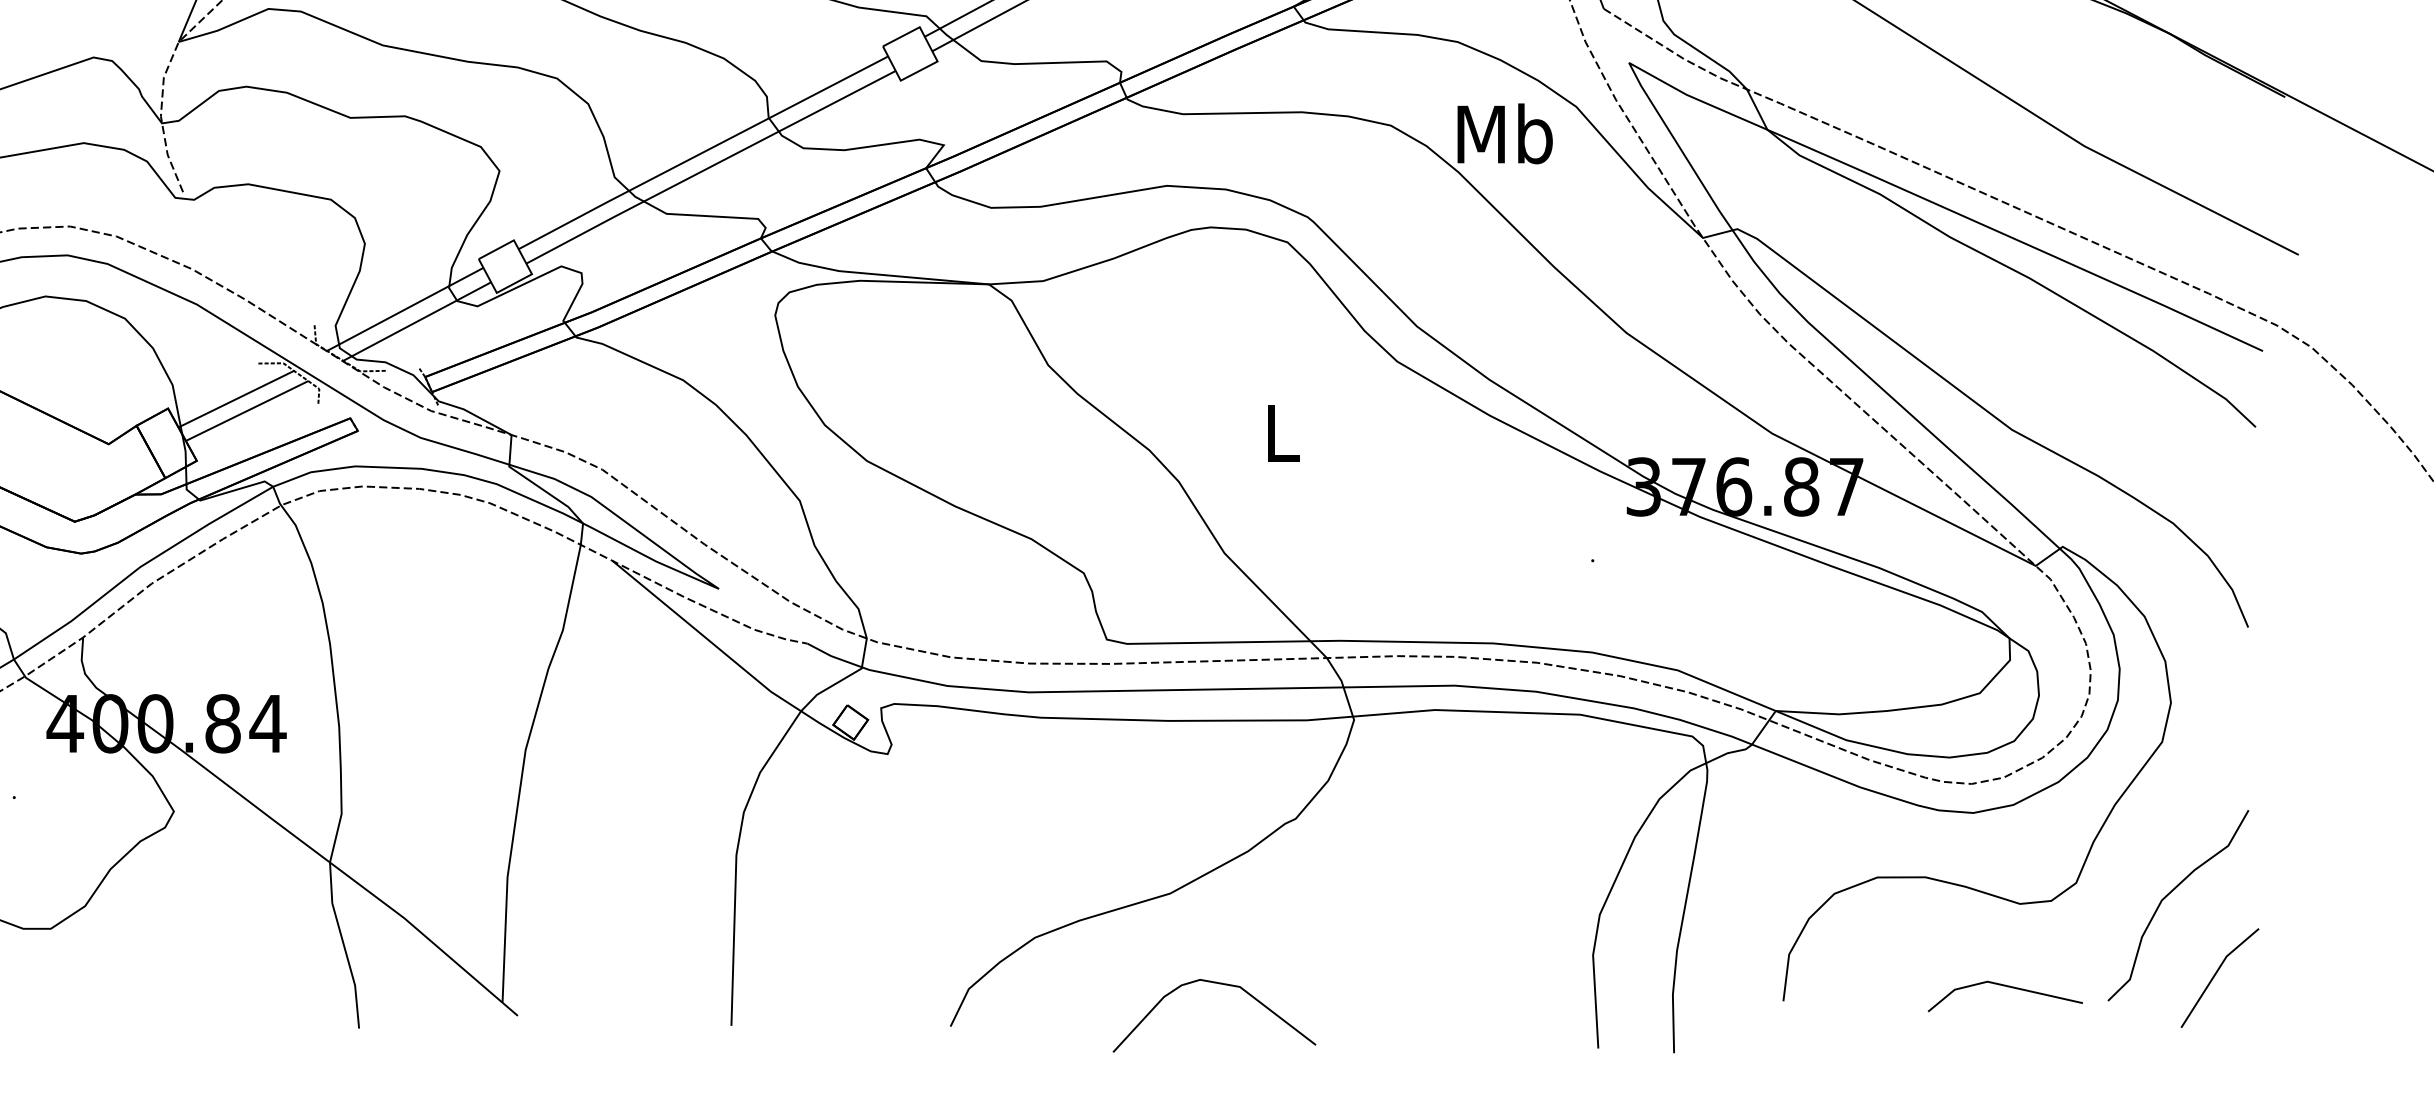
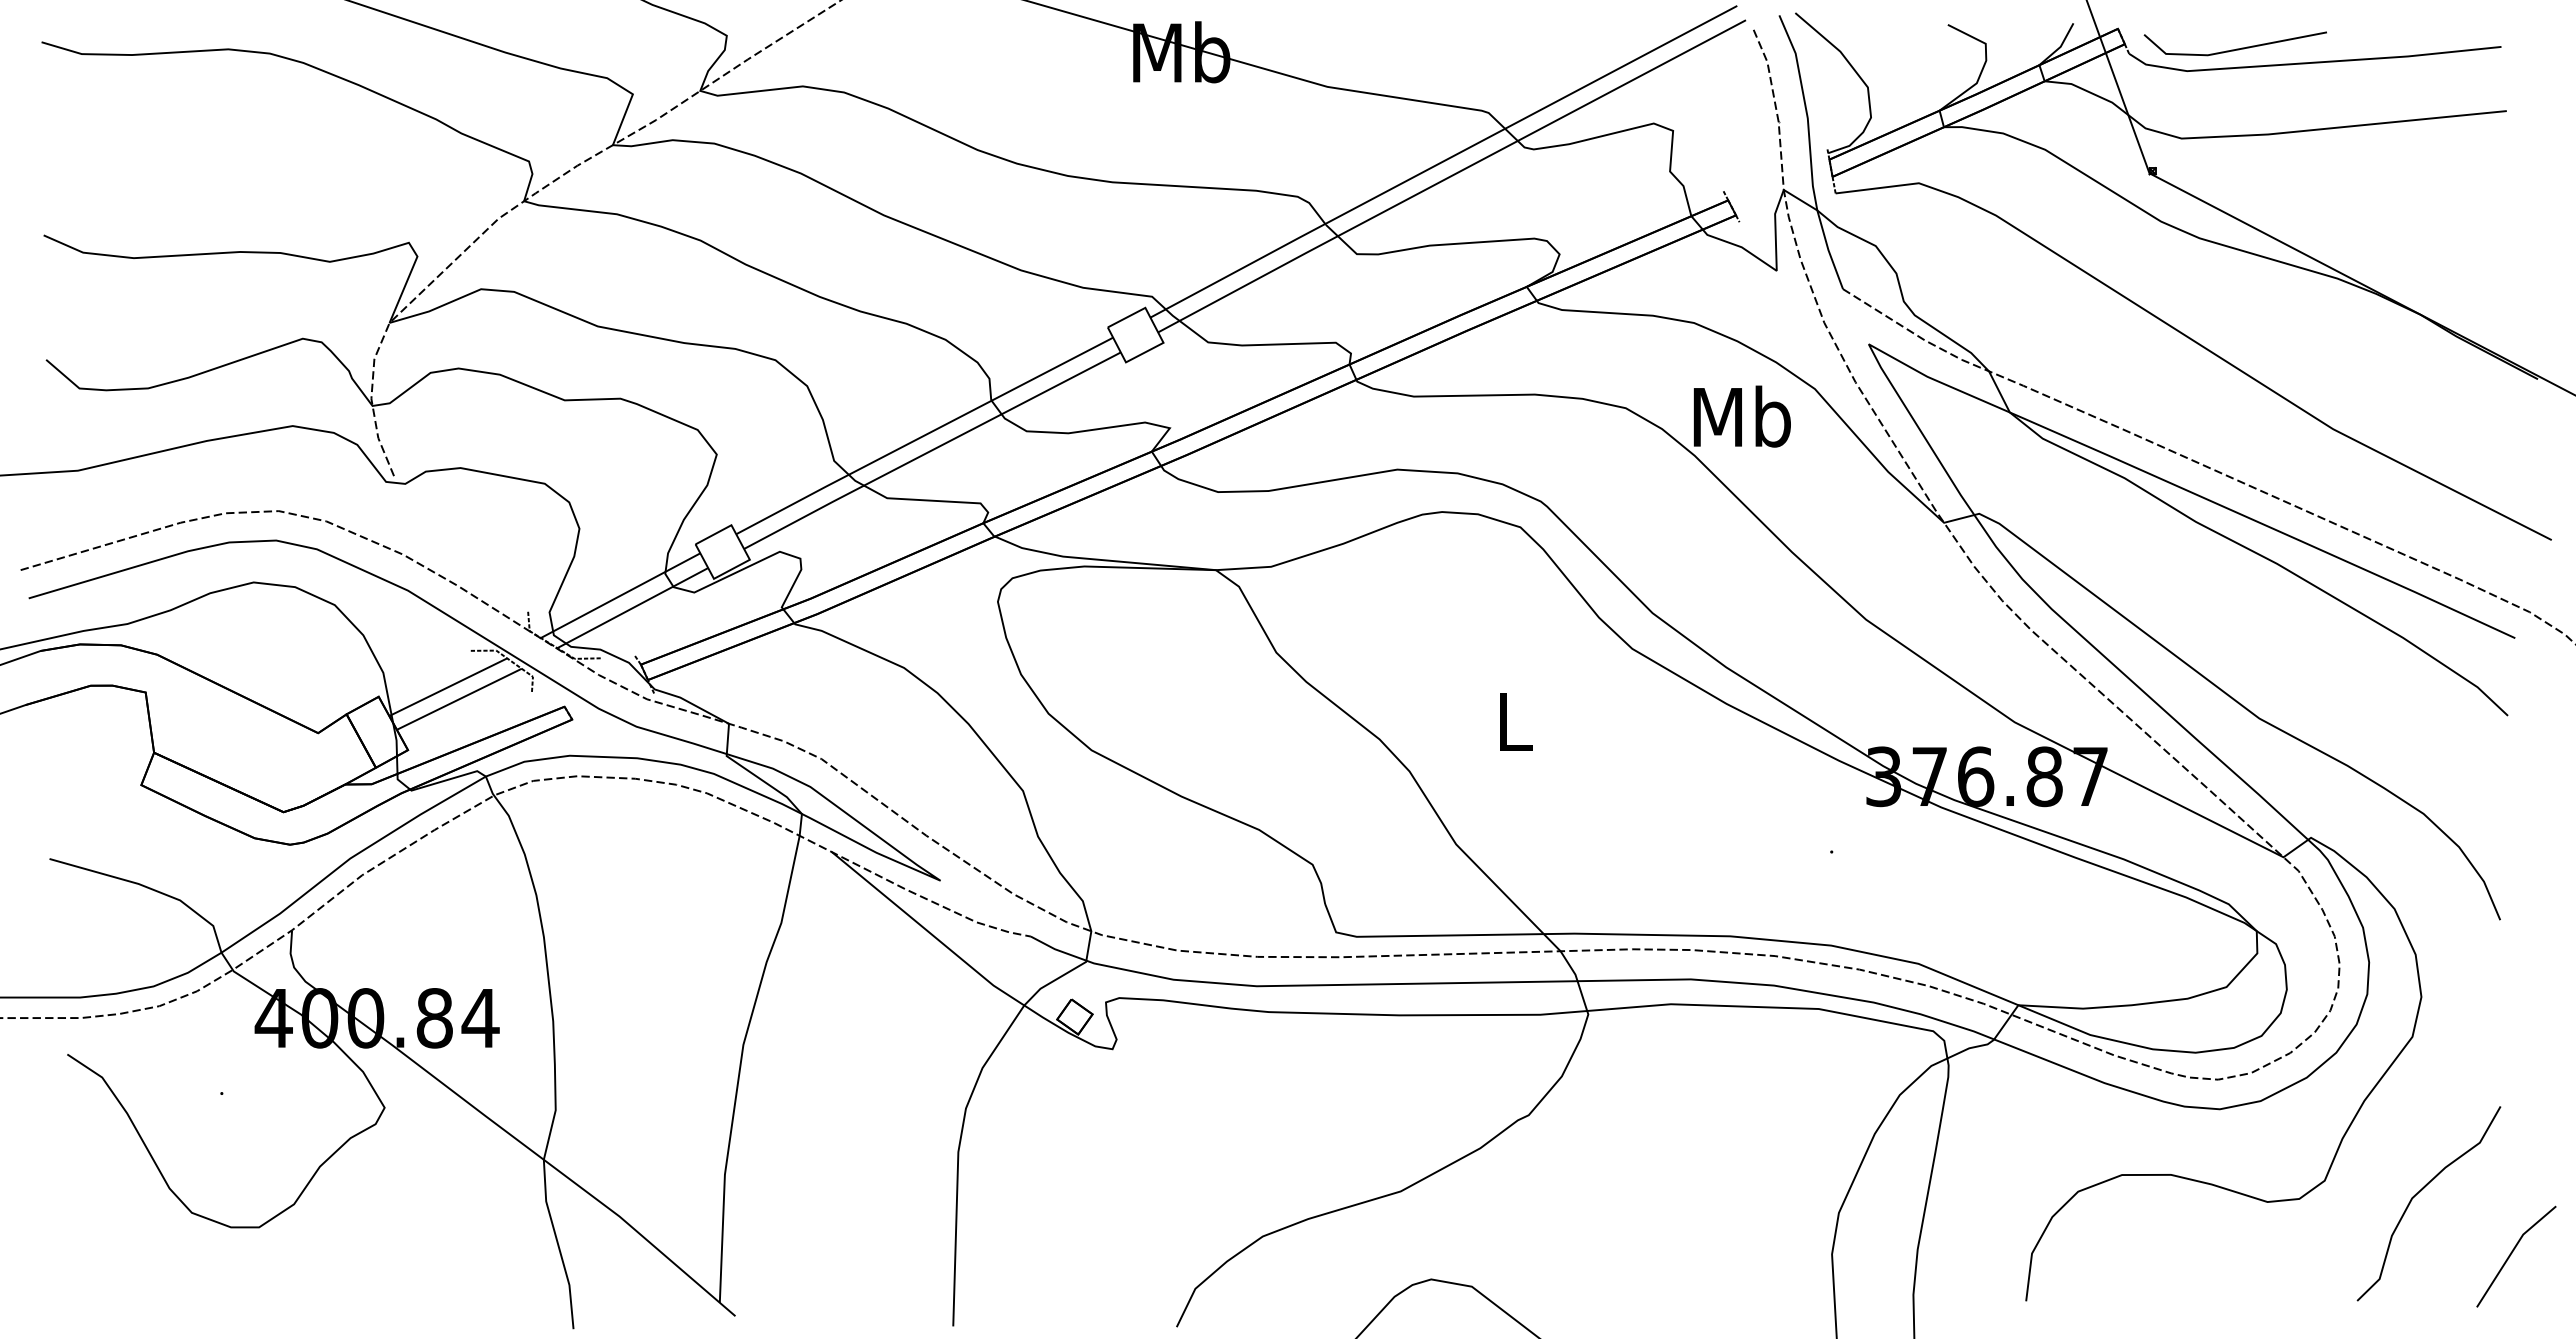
line: (2216, 975) -> (2512, 1253), moved
line: (2009, 987) -> (2256, 1287), removed

